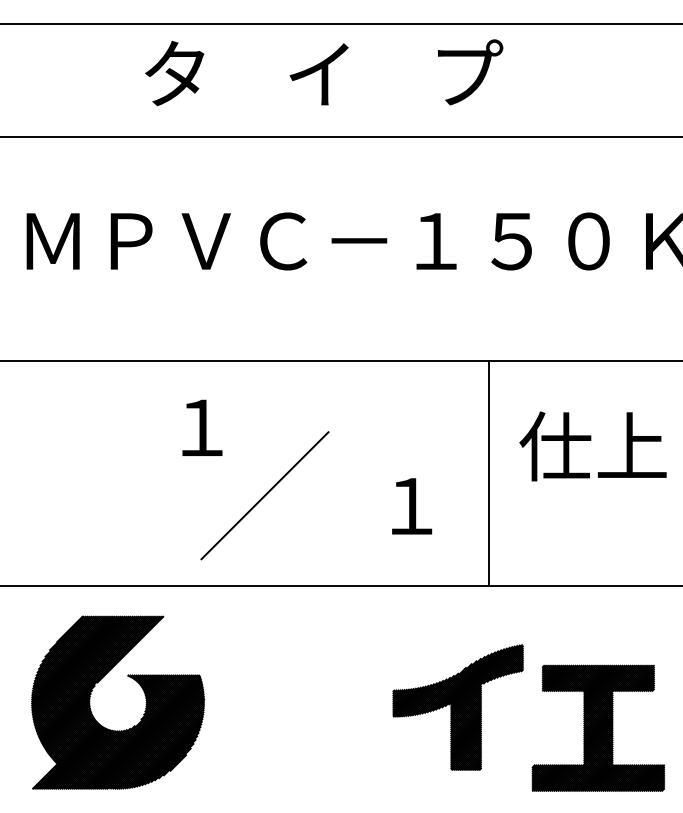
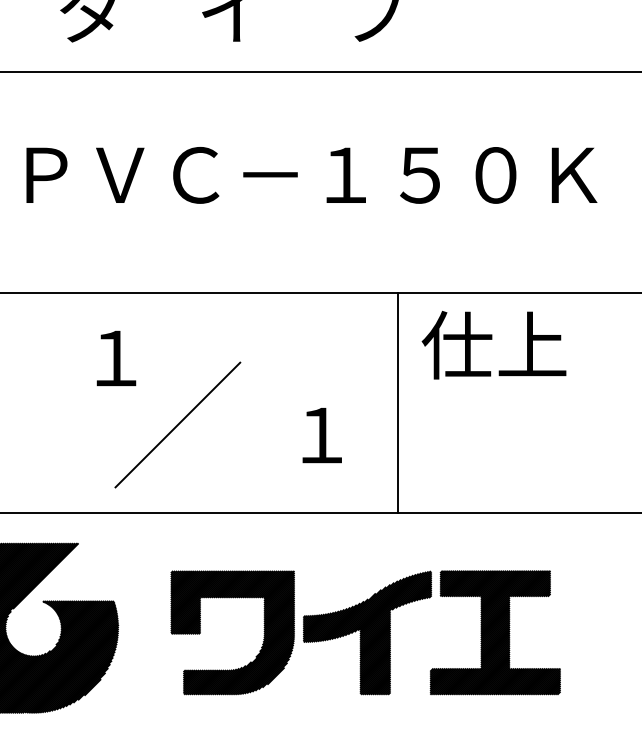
text: (592, 446) -> (493, 345), moved
part: (288, 707) -> (200, 632), added
part: (598, 727) -> (495, 631), moved

